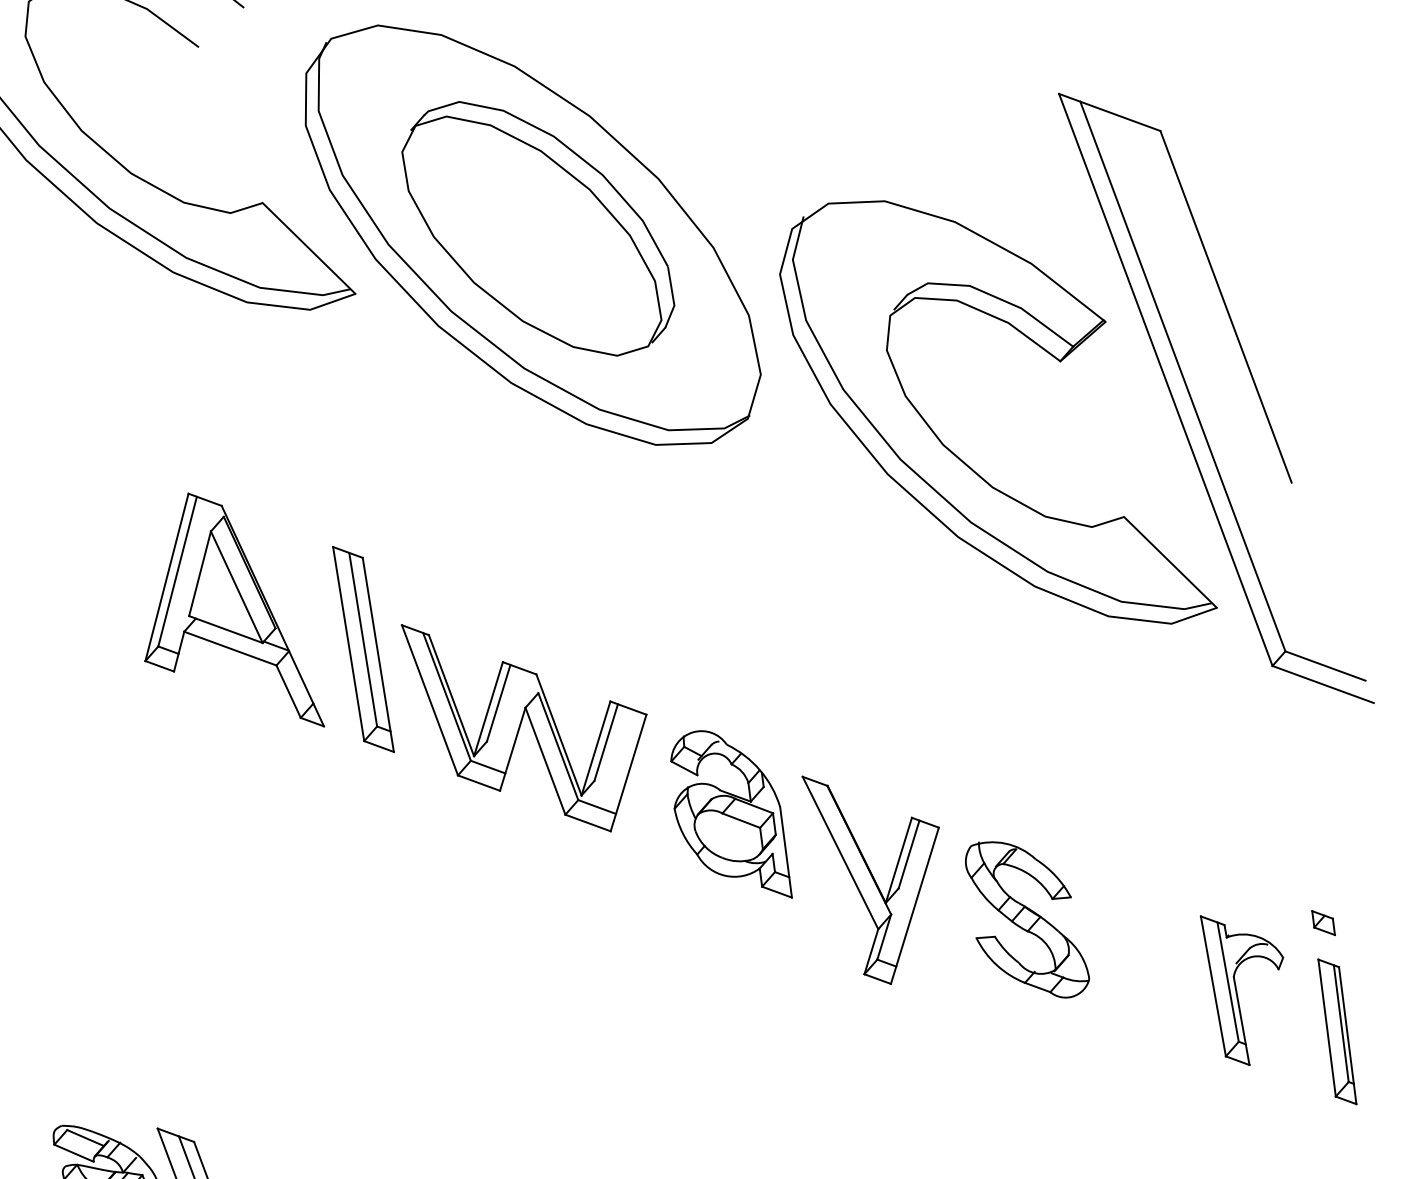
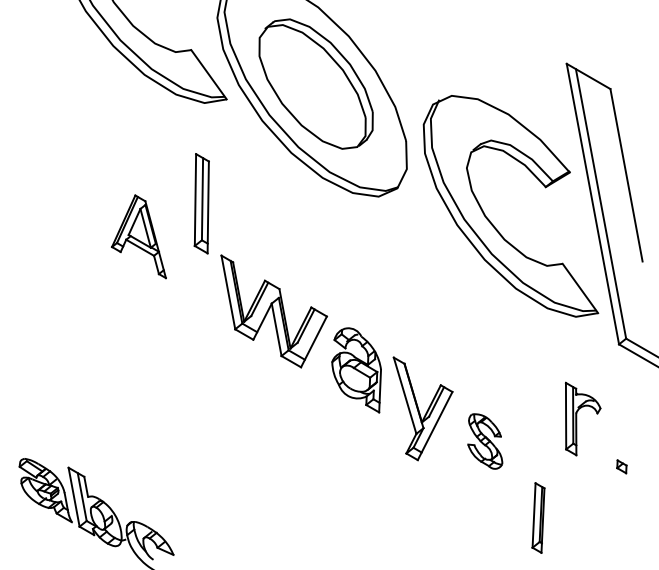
part: (219, 615) -> (138, 236), size x0.7
part: (362, 649) -> (201, 203), moved
part: (1026, 919) -> (485, 441), size x0.7
part: (1250, 984) -> (583, 418), moved
part: (1337, 1030) -> (538, 517), moved

